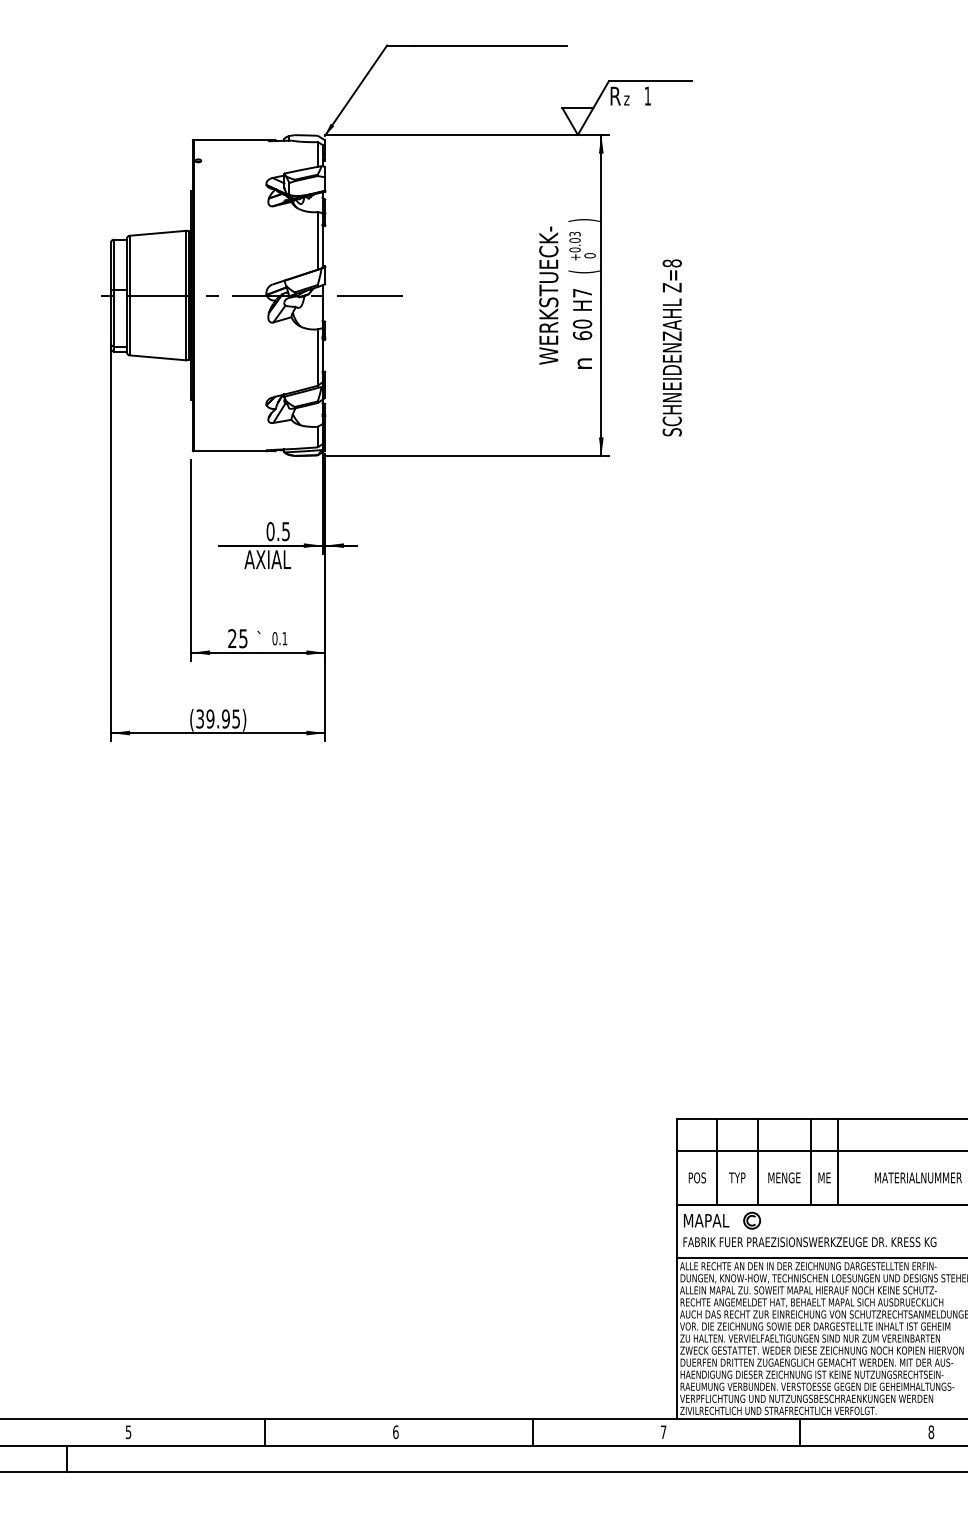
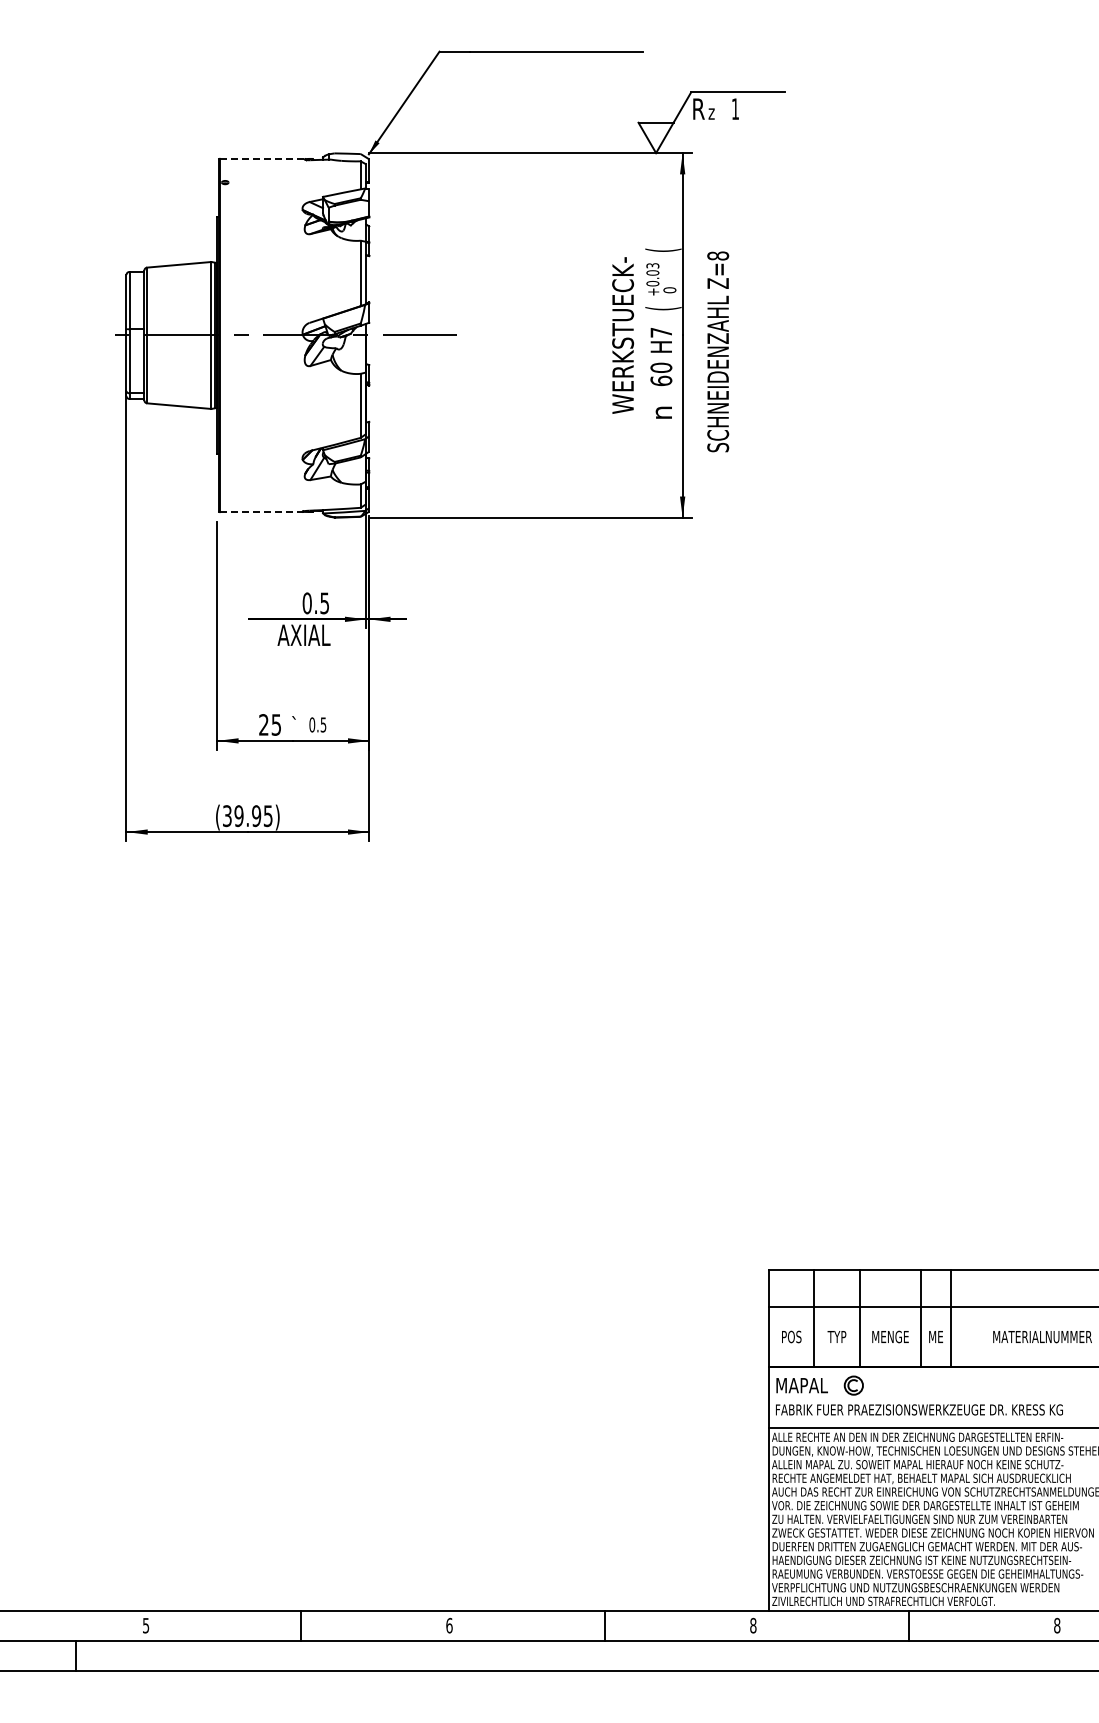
line: (233, 139) -> (265, 158), solid -> dashed
text: (584, 219) -> (663, 249), ) -> (
text: (672, 347) -> (718, 351), moved
line: (233, 451) -> (265, 512), solid -> dashed
text: (284, 638) -> (323, 724), 0.1 -> 0.5
text: (663, 1432) -> (753, 1625), 7 -> 8

